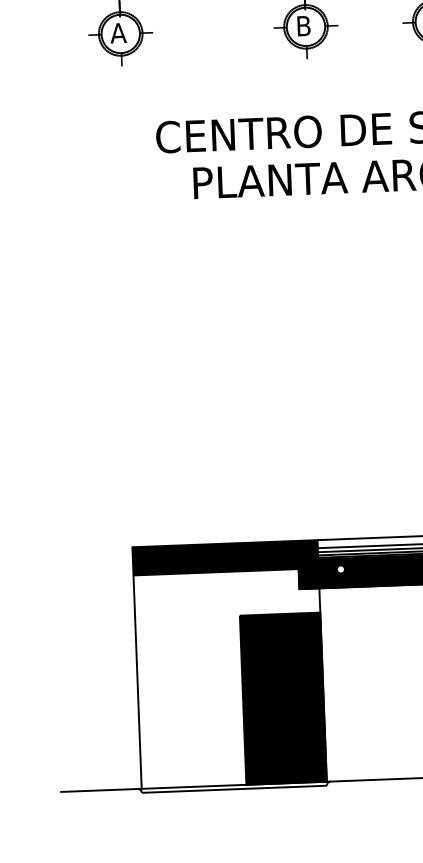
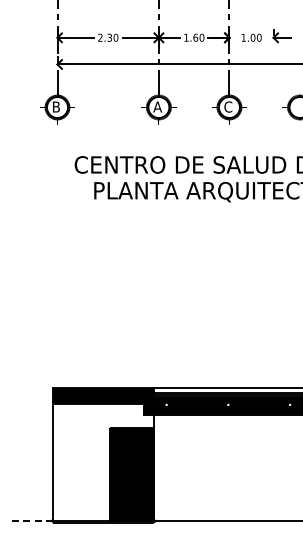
text: (303, 25) -> (157, 106), B -> A
text: (116, 32) -> (55, 106), A -> B
line: (100, 790) -> (30, 520), solid -> dashed

